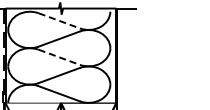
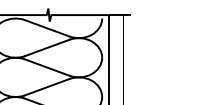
line: (59, 20) -> (47, 27), dashed -> solid
line: (59, 57) -> (47, 67), dashed -> solid

